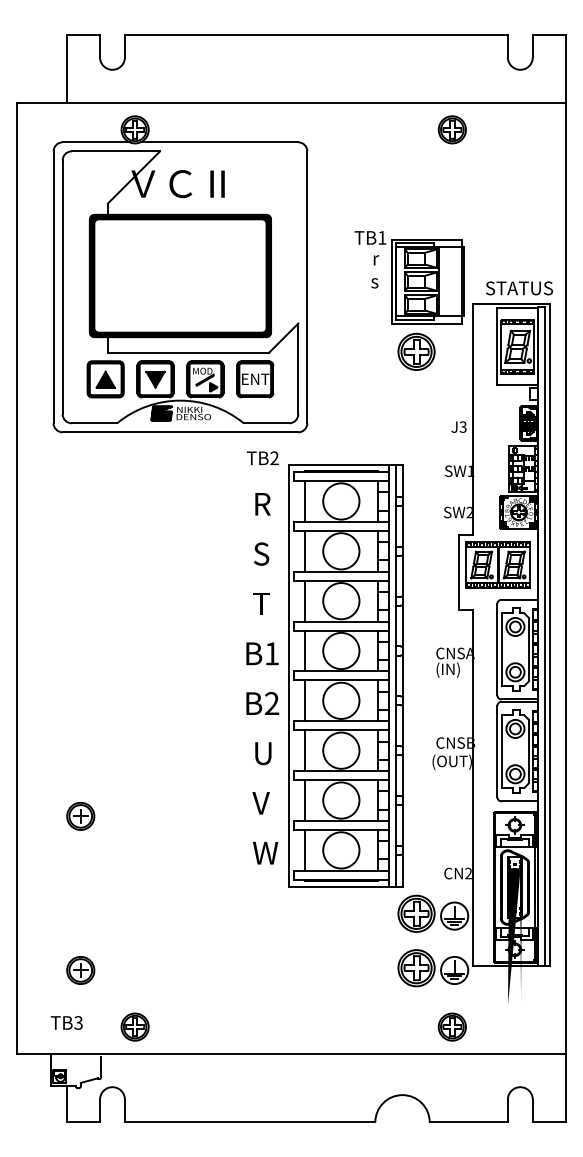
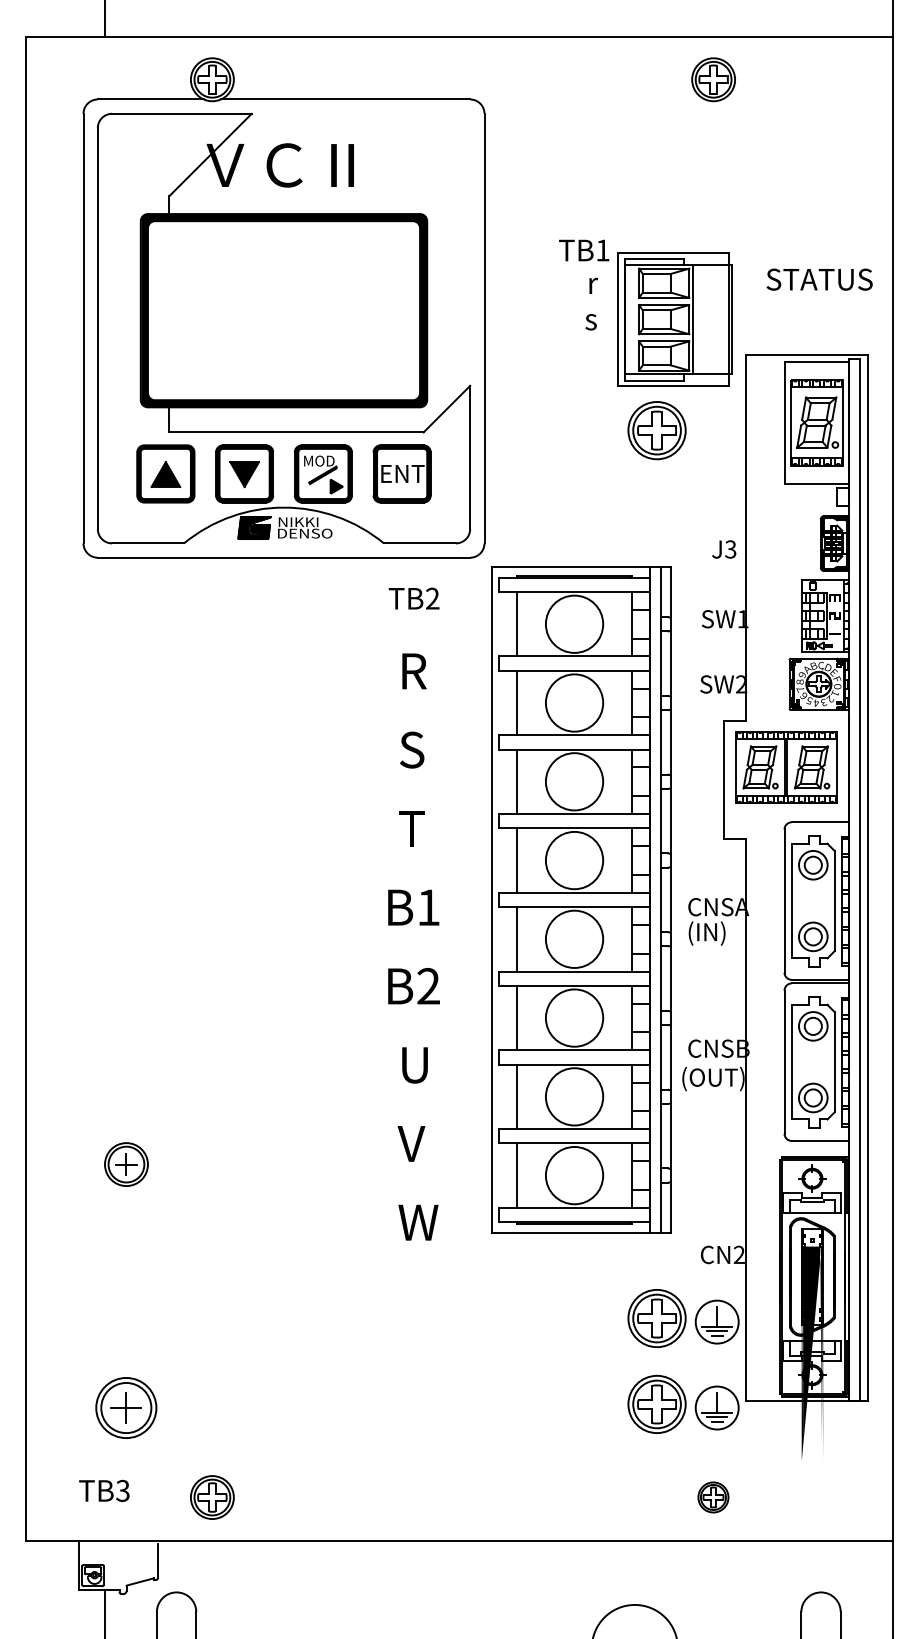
text: (519, 288) -> (819, 279), moved
part: (345, 675) -> (581, 899), moved
part: (80, 970) -> (126, 1408), size x1.4
part: (451, 1026) -> (712, 1496), size x0.7

